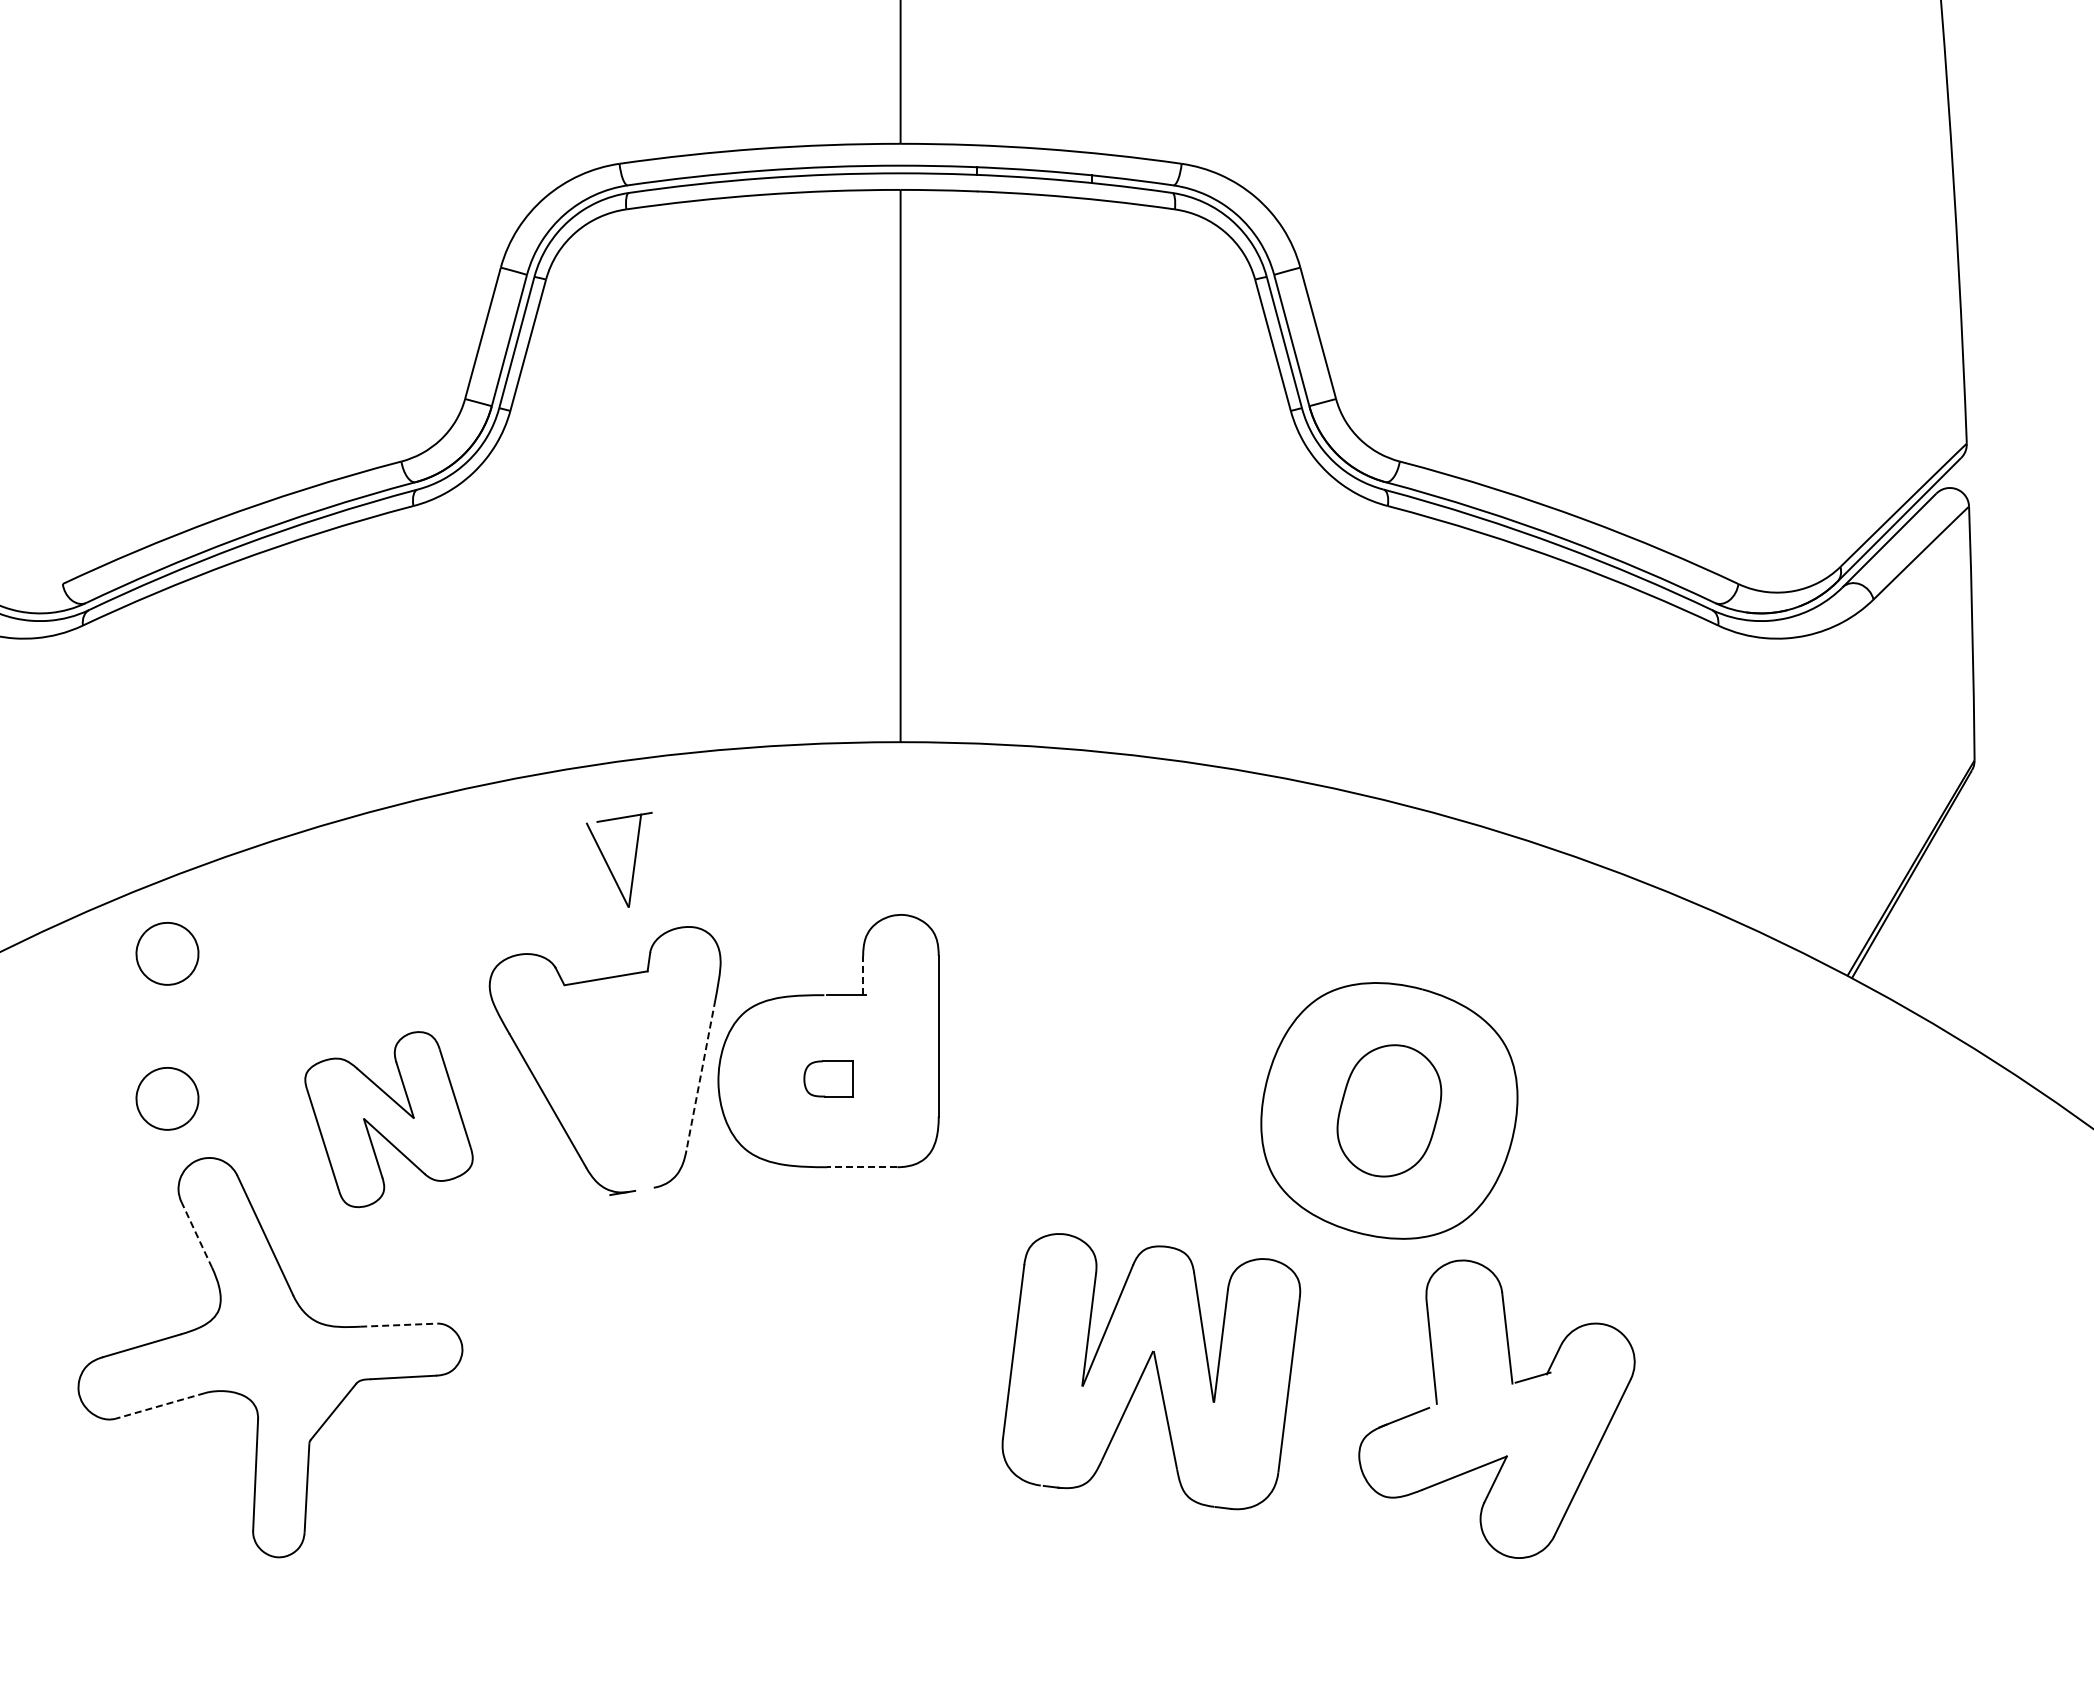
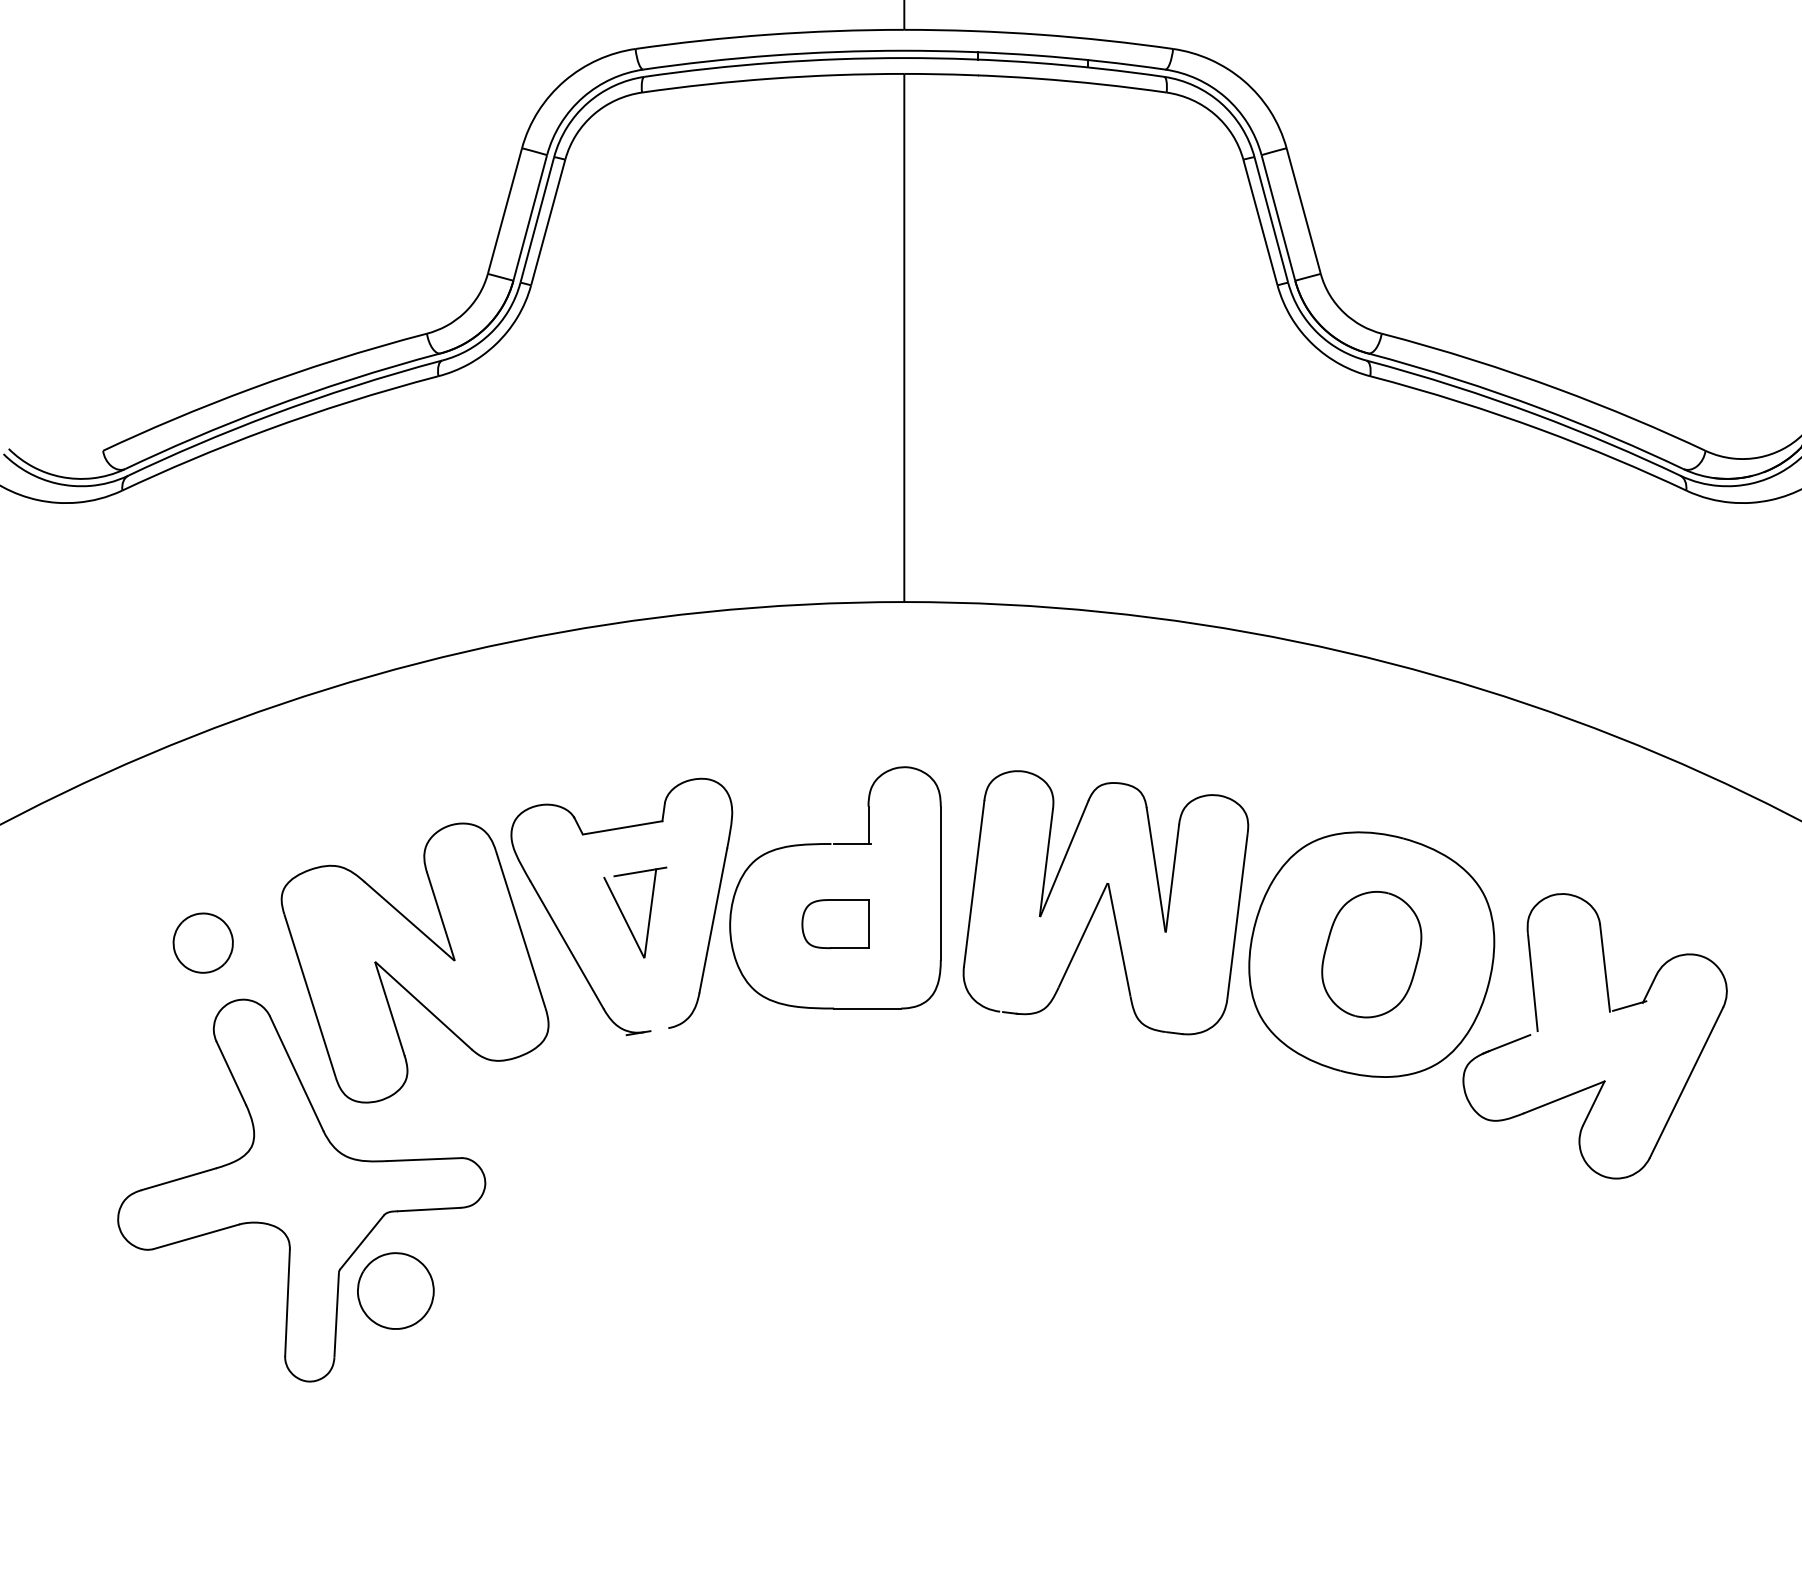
part: (608, 864) -> (624, 916), moved
part: (167, 953) -> (203, 804), removed
line: (863, 975) -> (868, 825), dashed -> solid
line: (700, 1075) -> (712, 920), dashed -> solid
part: (828, 1078) -> (835, 923), size x1.43
part: (388, 1119) -> (414, 962), size x1.67
line: (861, 1167) -> (866, 1008), dashed -> solid
line: (196, 1234) -> (230, 1072), dashed -> solid
line: (398, 1325) -> (424, 1159), dashed -> solid
part: (1151, 1371) -> (1106, 902), moved
part: (1511, 1384) -> (1609, 1012), moved
line: (159, 1406) -> (195, 1237), dashed -> solid
part: (368, 1462) -> (395, 1290), added

